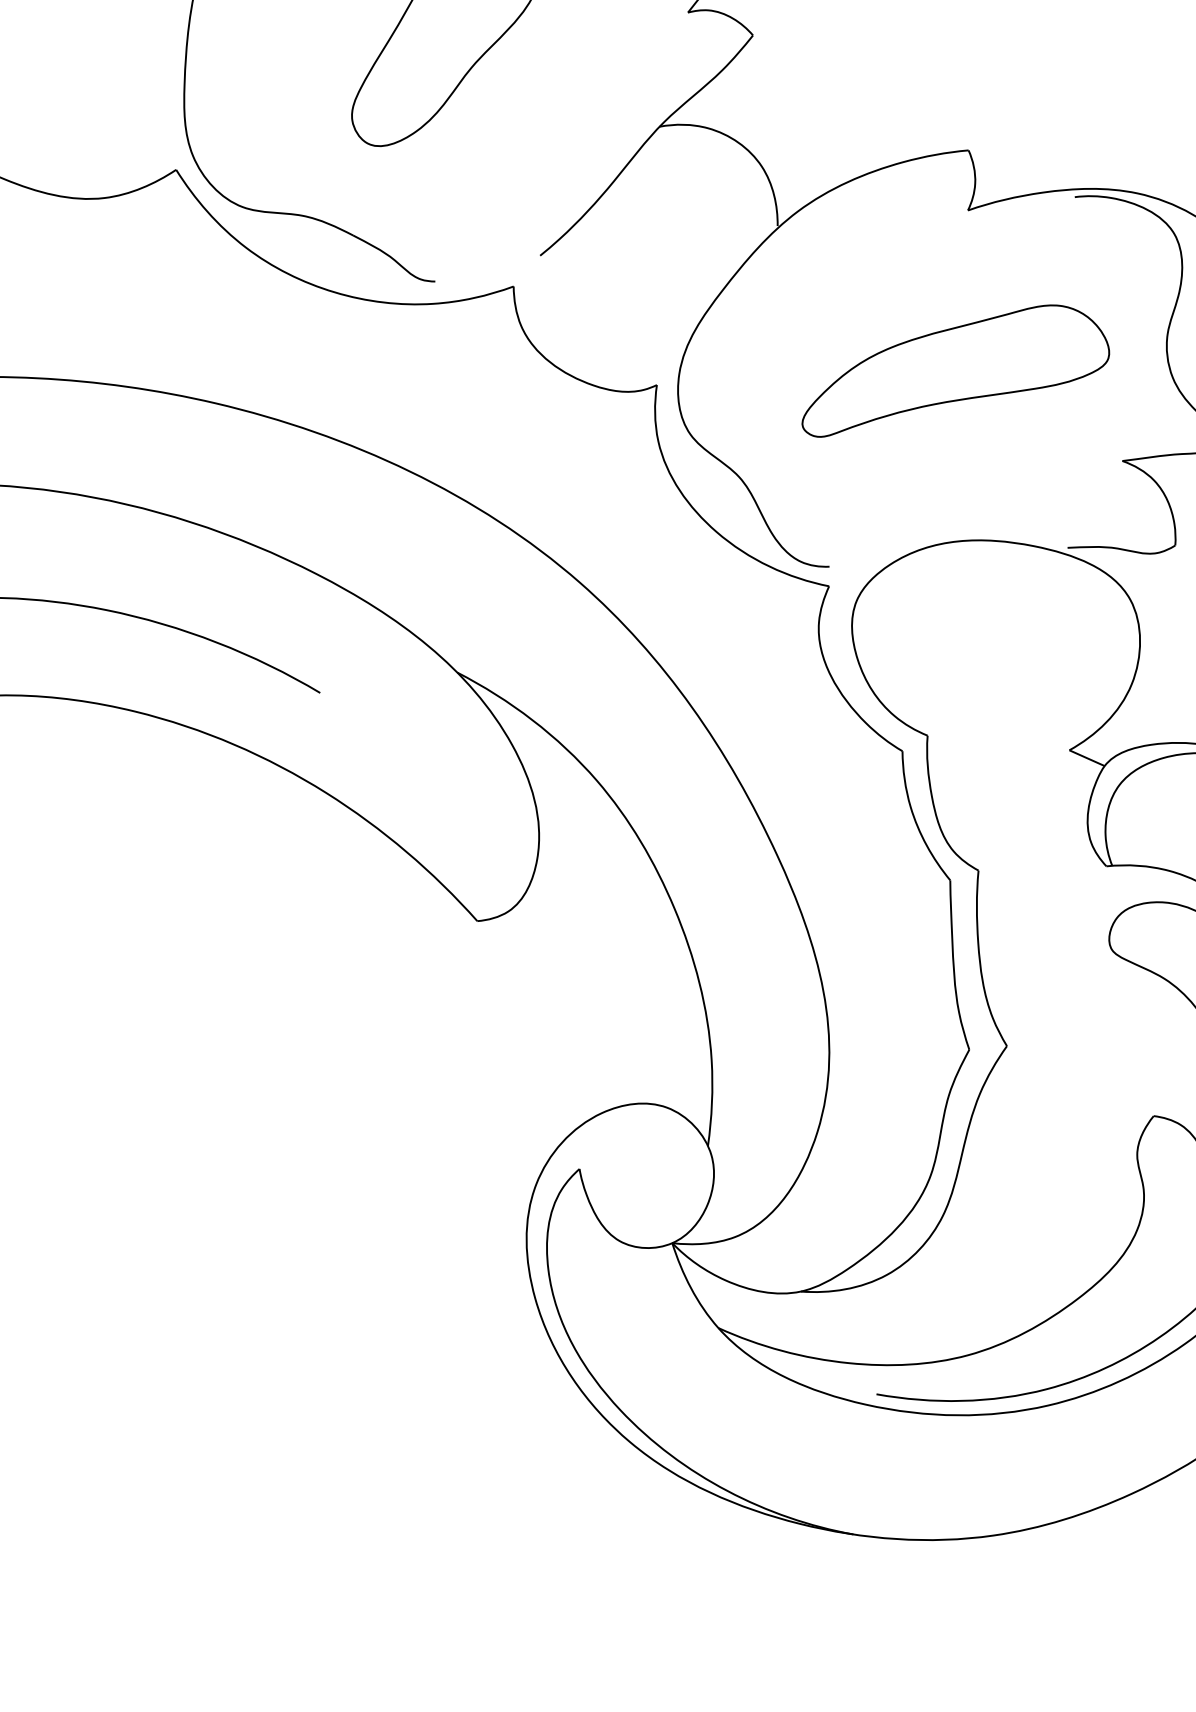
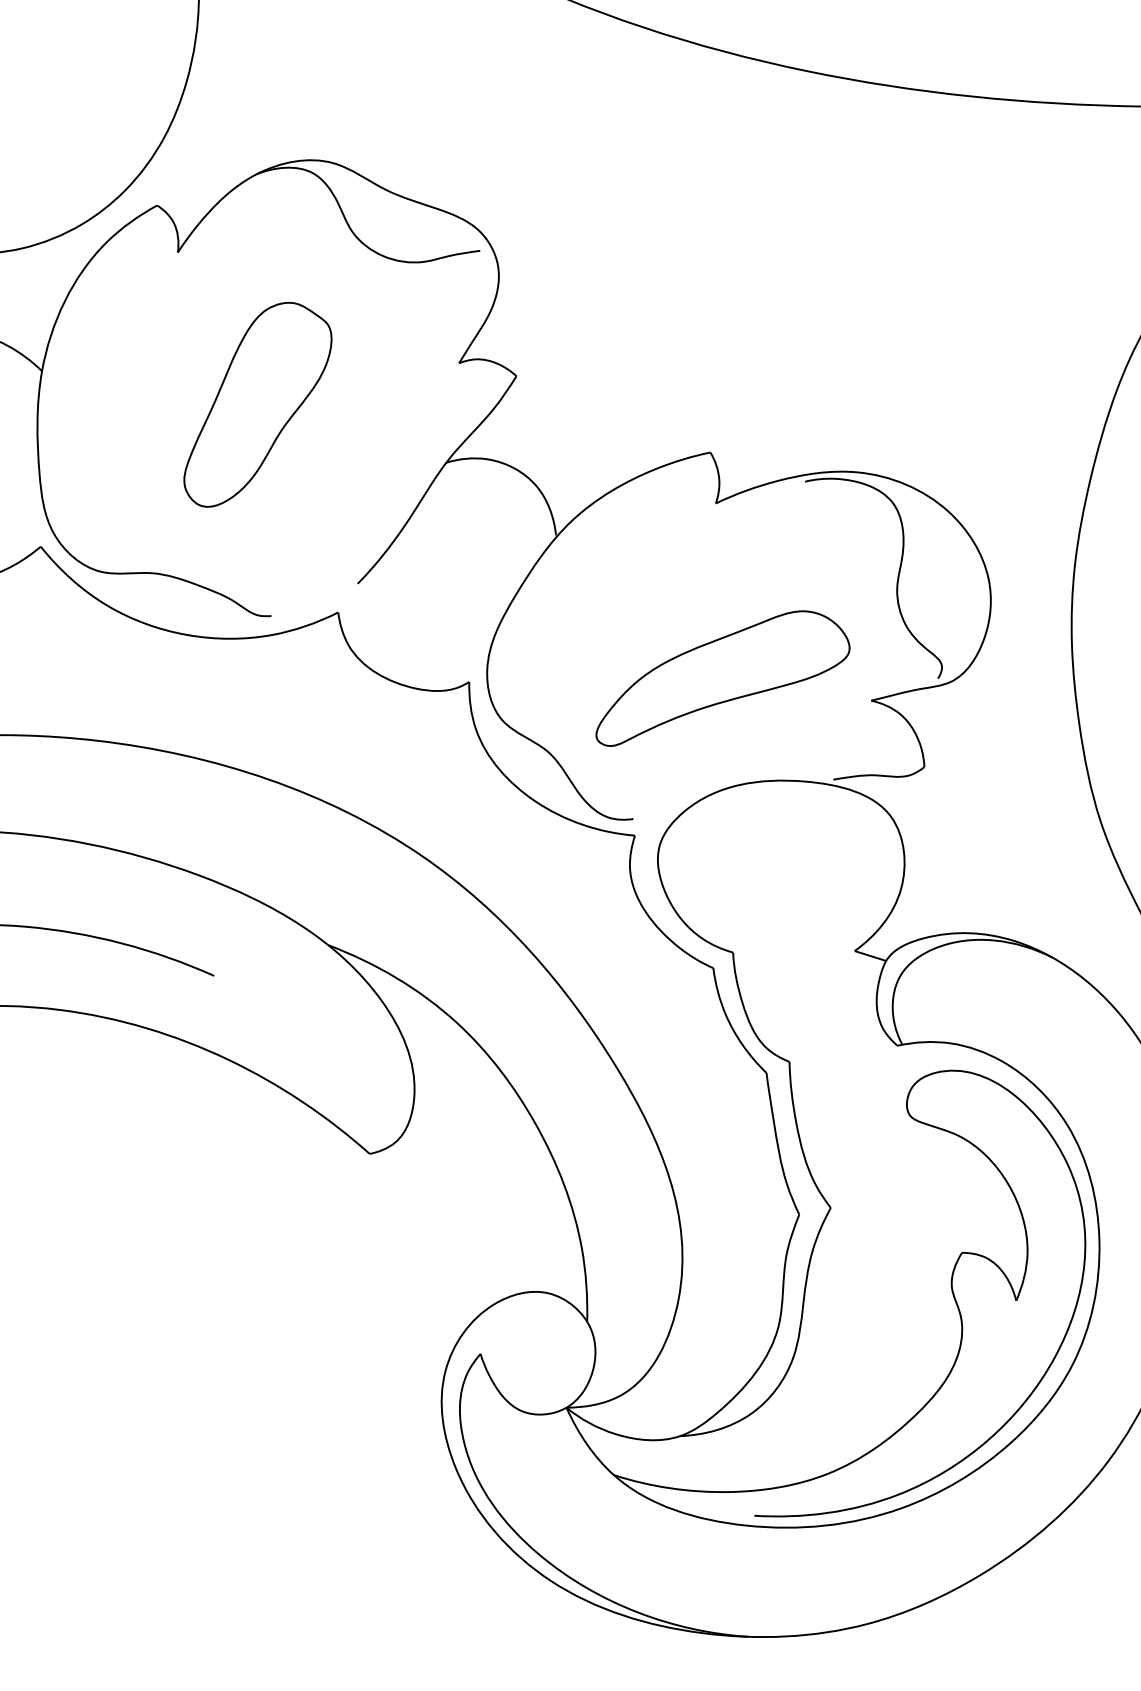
part: (957, 373) -> (722, 678), moved

